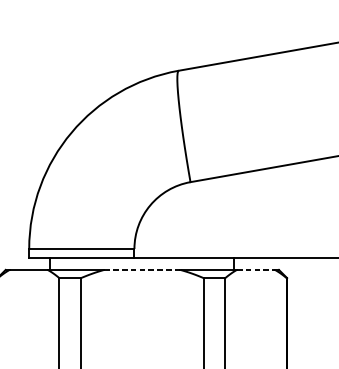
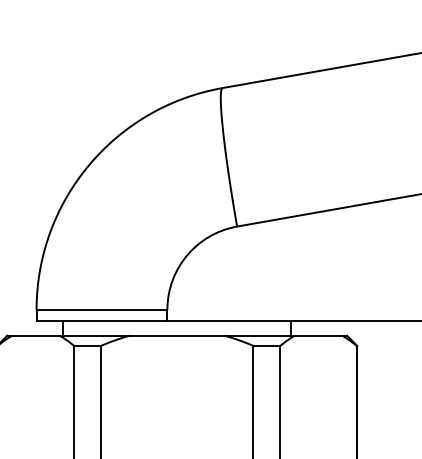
line: (142, 269) -> (177, 335), dashed -> solid
line: (255, 269) -> (318, 335), dashed -> solid

